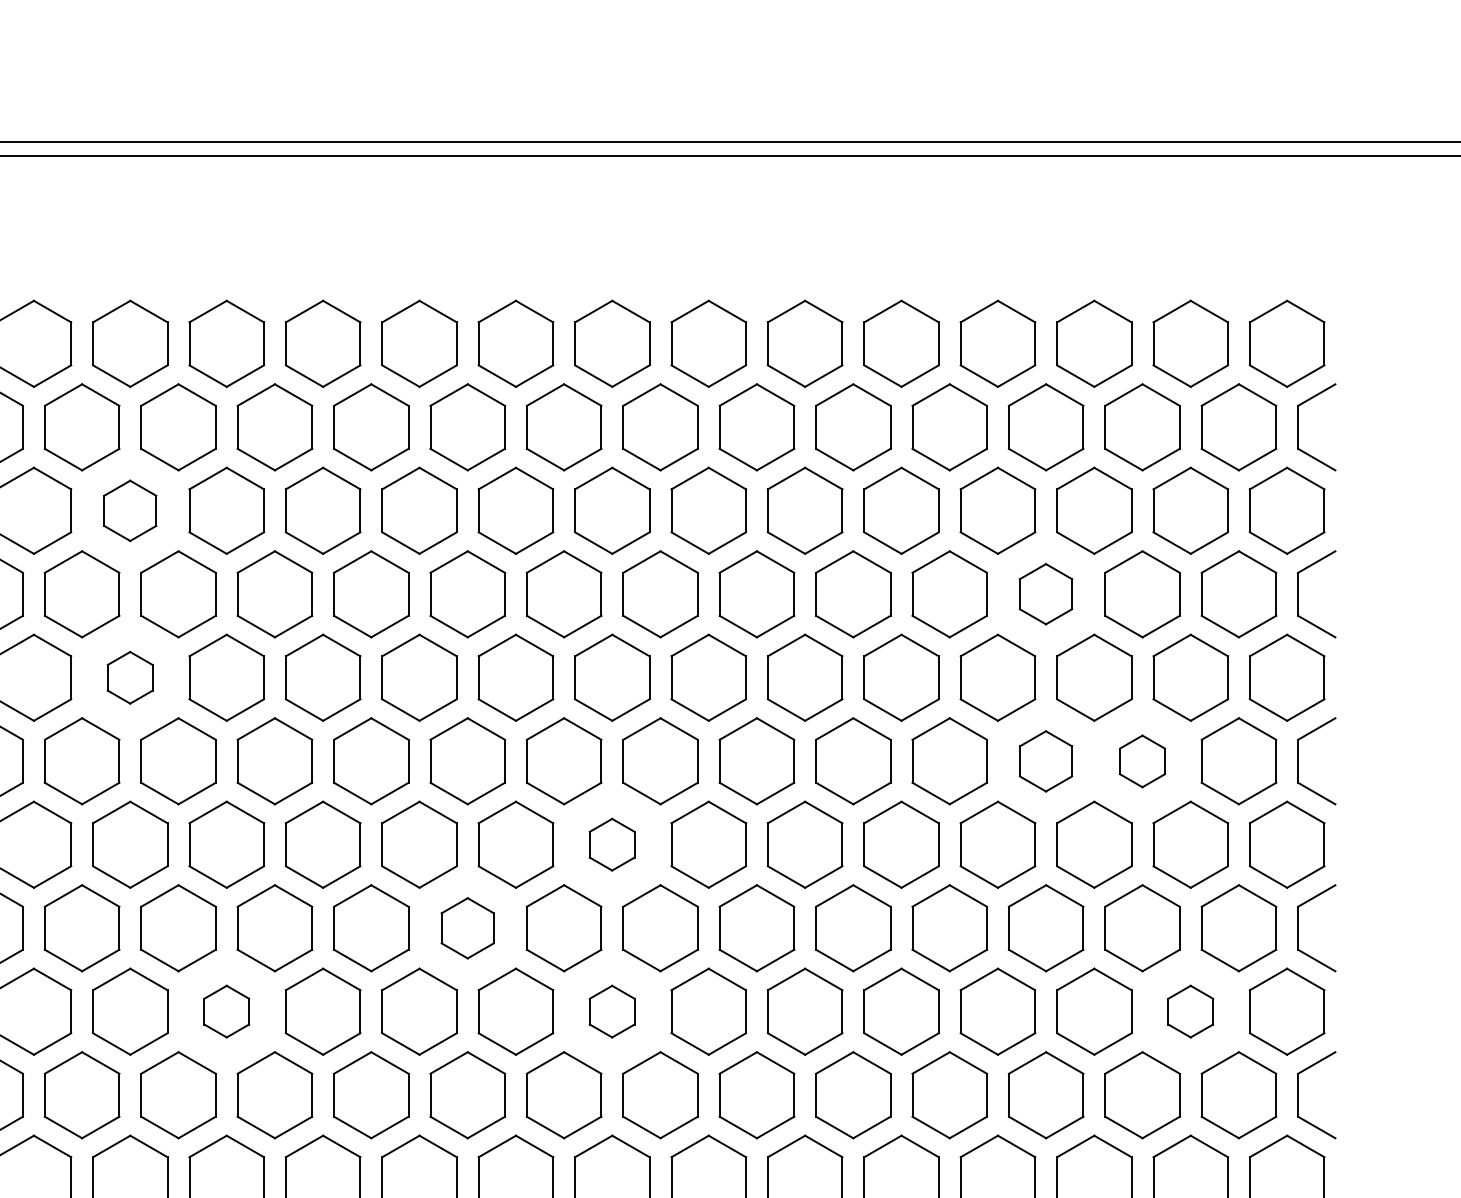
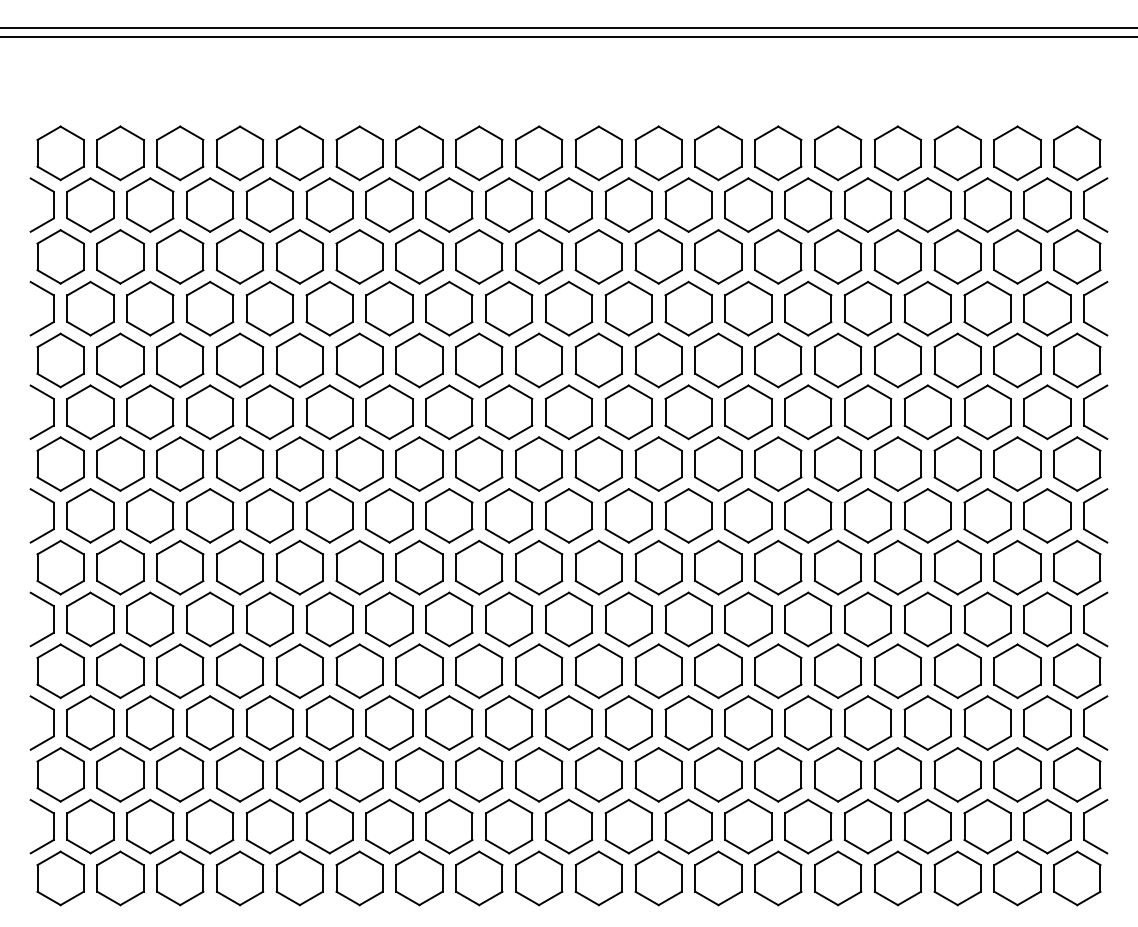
part: (130, 510) -> (359, 256), size x1.43
part: (1045, 593) -> (927, 308), size x1.43
part: (130, 677) -> (359, 360), size x1.67
part: (1045, 761) -> (927, 412), size x1.43
part: (1142, 761) -> (987, 412), size x1.67
part: (612, 843) -> (658, 463), size x1.67
part: (466, 927) -> (568, 515), size x1.43
part: (226, 1011) -> (419, 567), size x1.67
part: (612, 1011) -> (658, 567), size x1.67
part: (1190, 1011) -> (1017, 567), size x1.67

